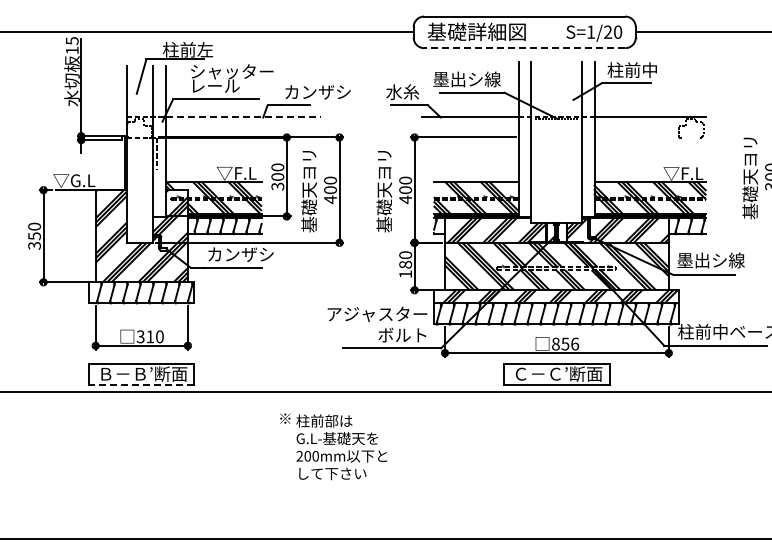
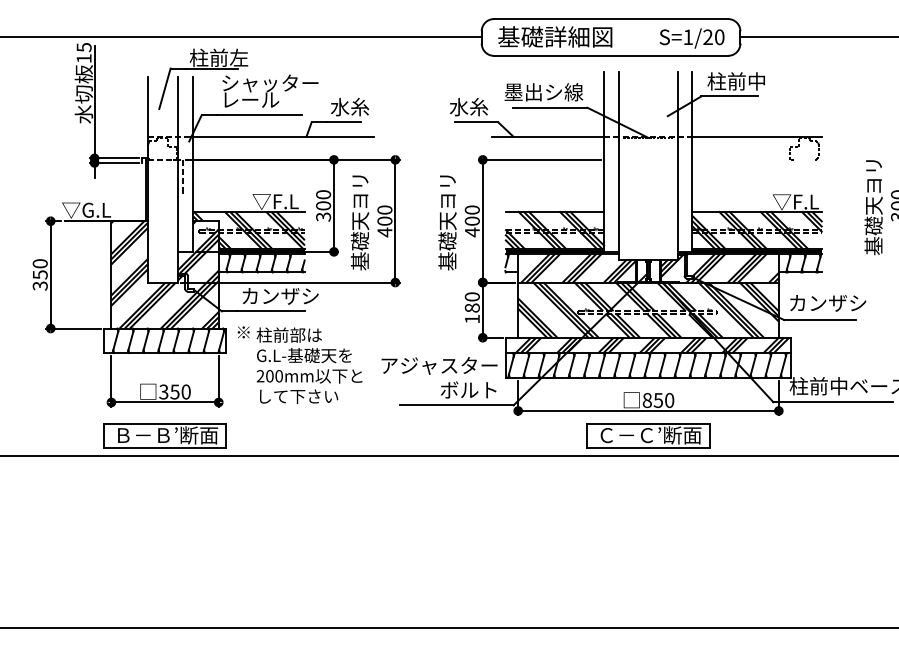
line: (524, 48) -> (610, 56), dashed -> solid
text: (317, 92) -> (369, 107), カンザシ -> 水糸
line: (243, 117) -> (283, 136), dashed -> solid
text: (710, 260) -> (827, 303), 墨出シ線 -> カンザシ
text: (150, 336) -> (175, 391), 310 -> 350
text: (575, 343) -> (670, 399), 856 -> 850
line: (141, 385) -> (164, 448), dashed -> solid
text: (333, 446) -> (299, 364), moved

